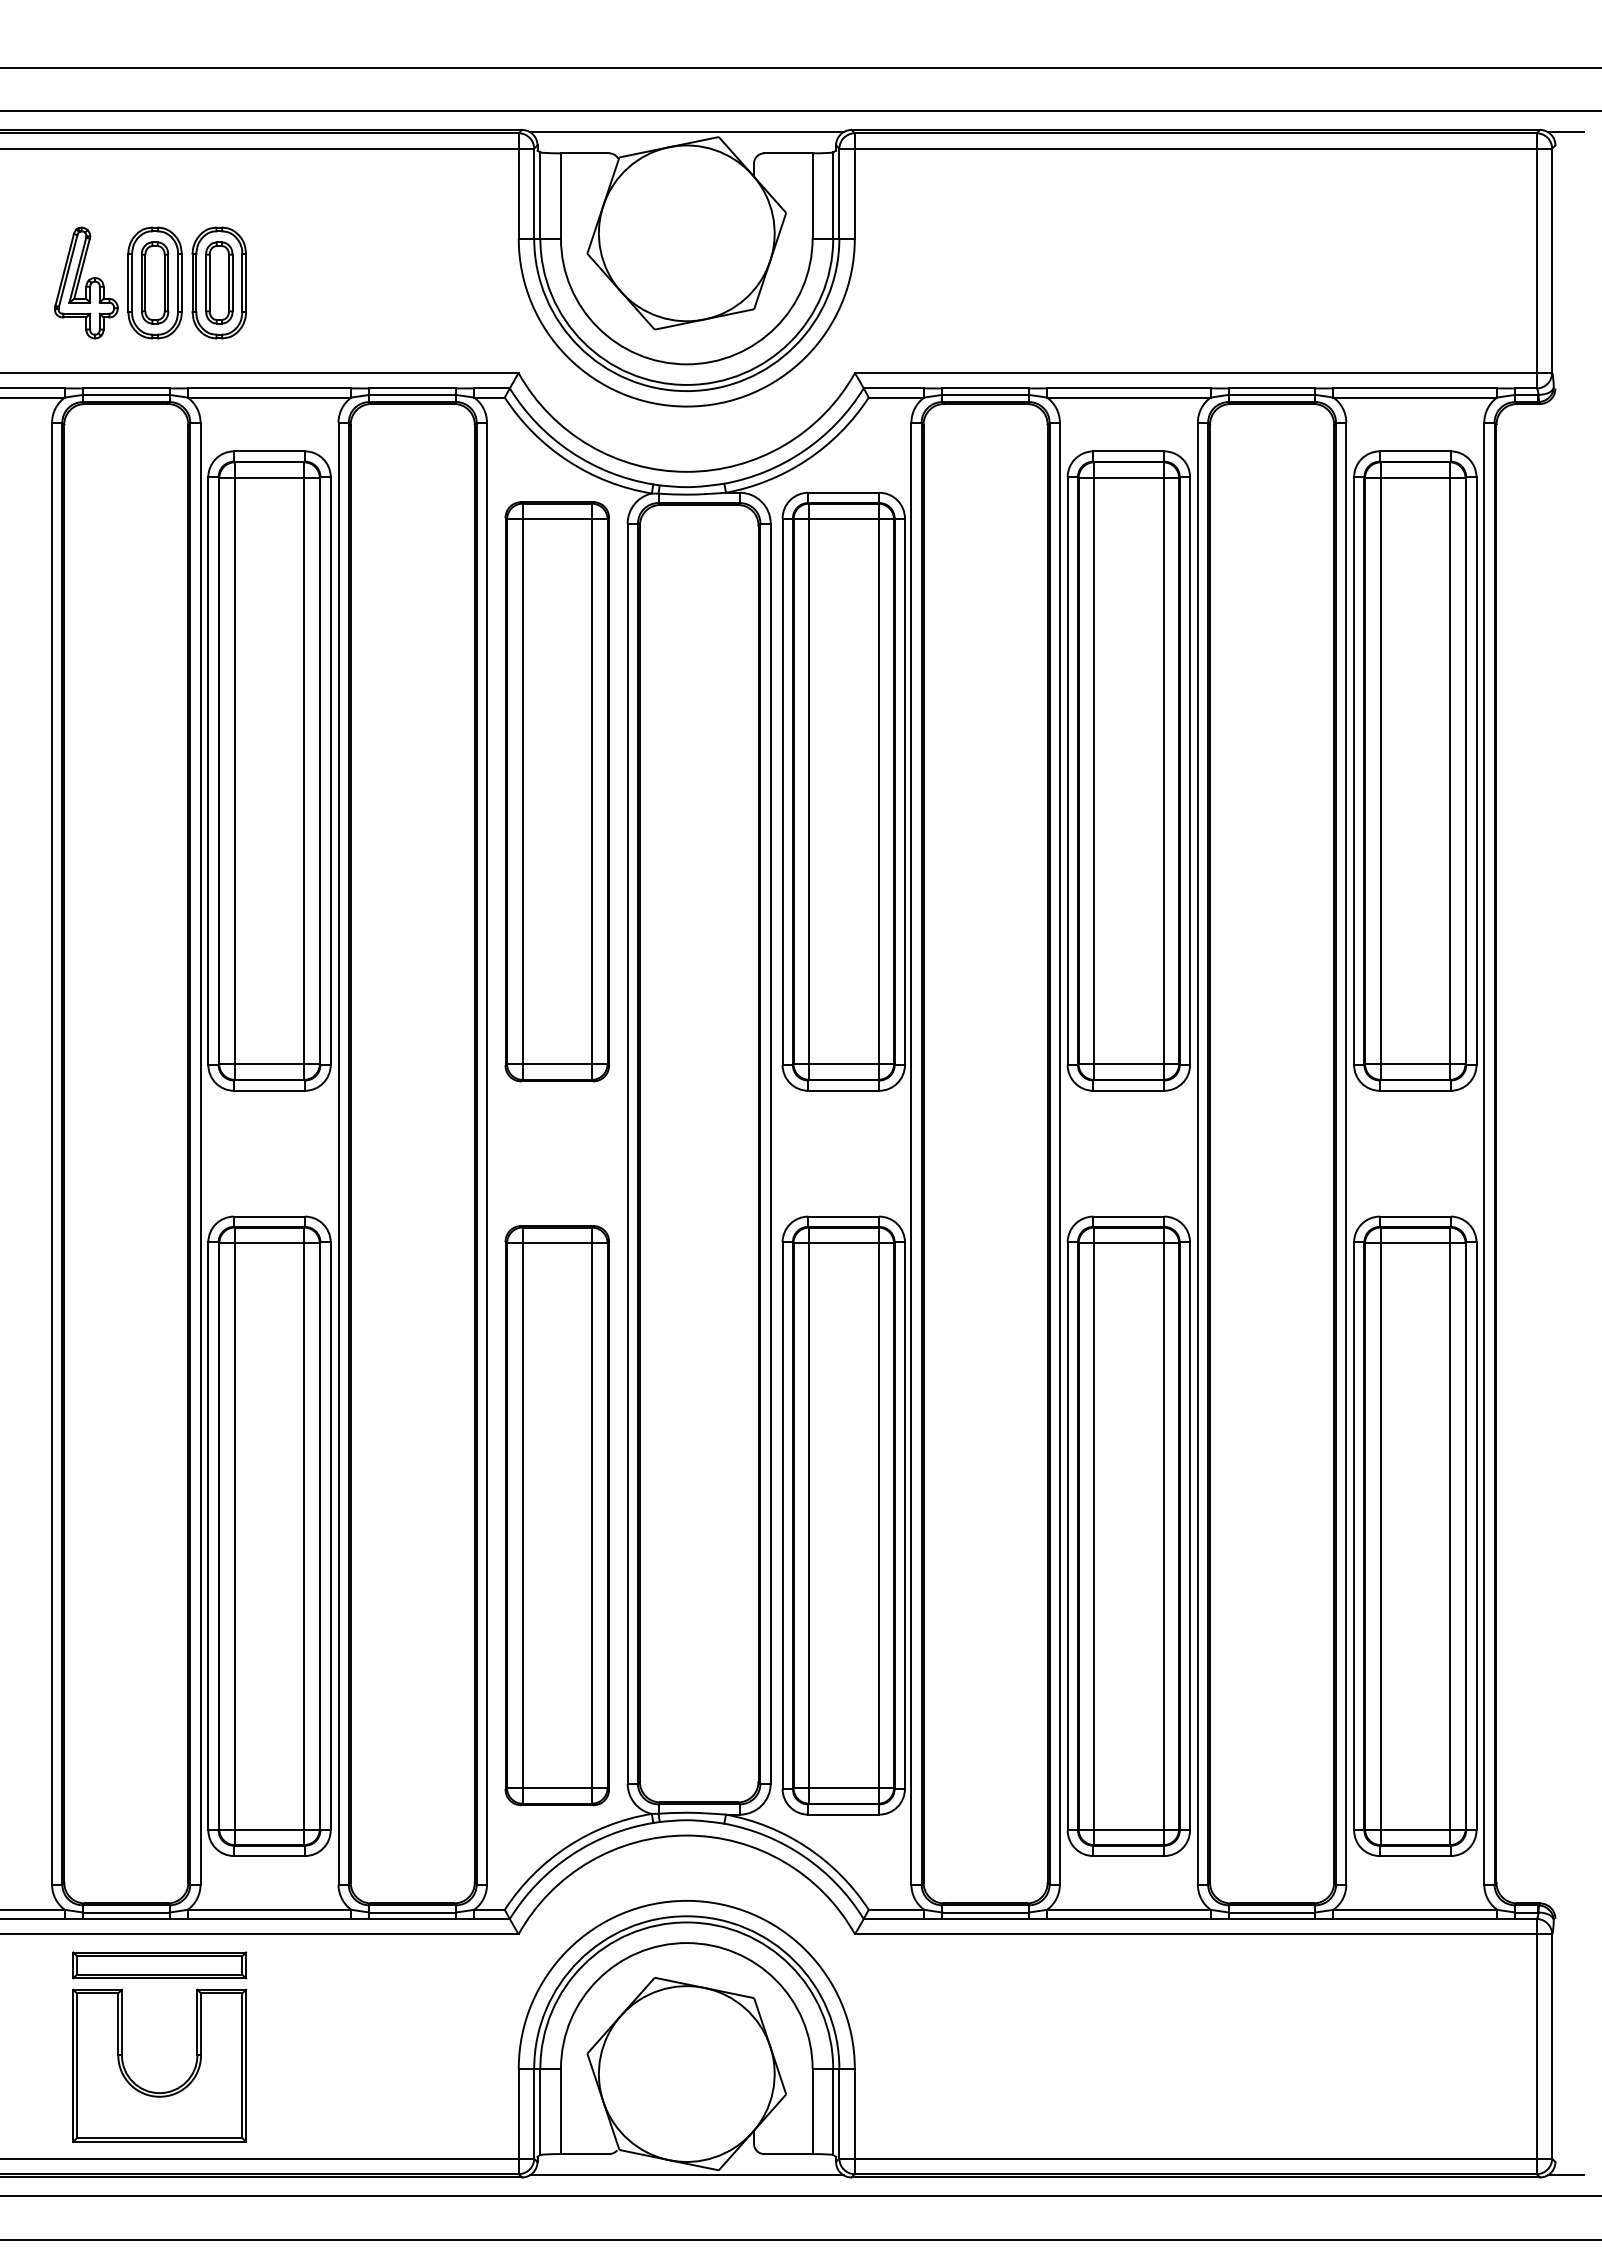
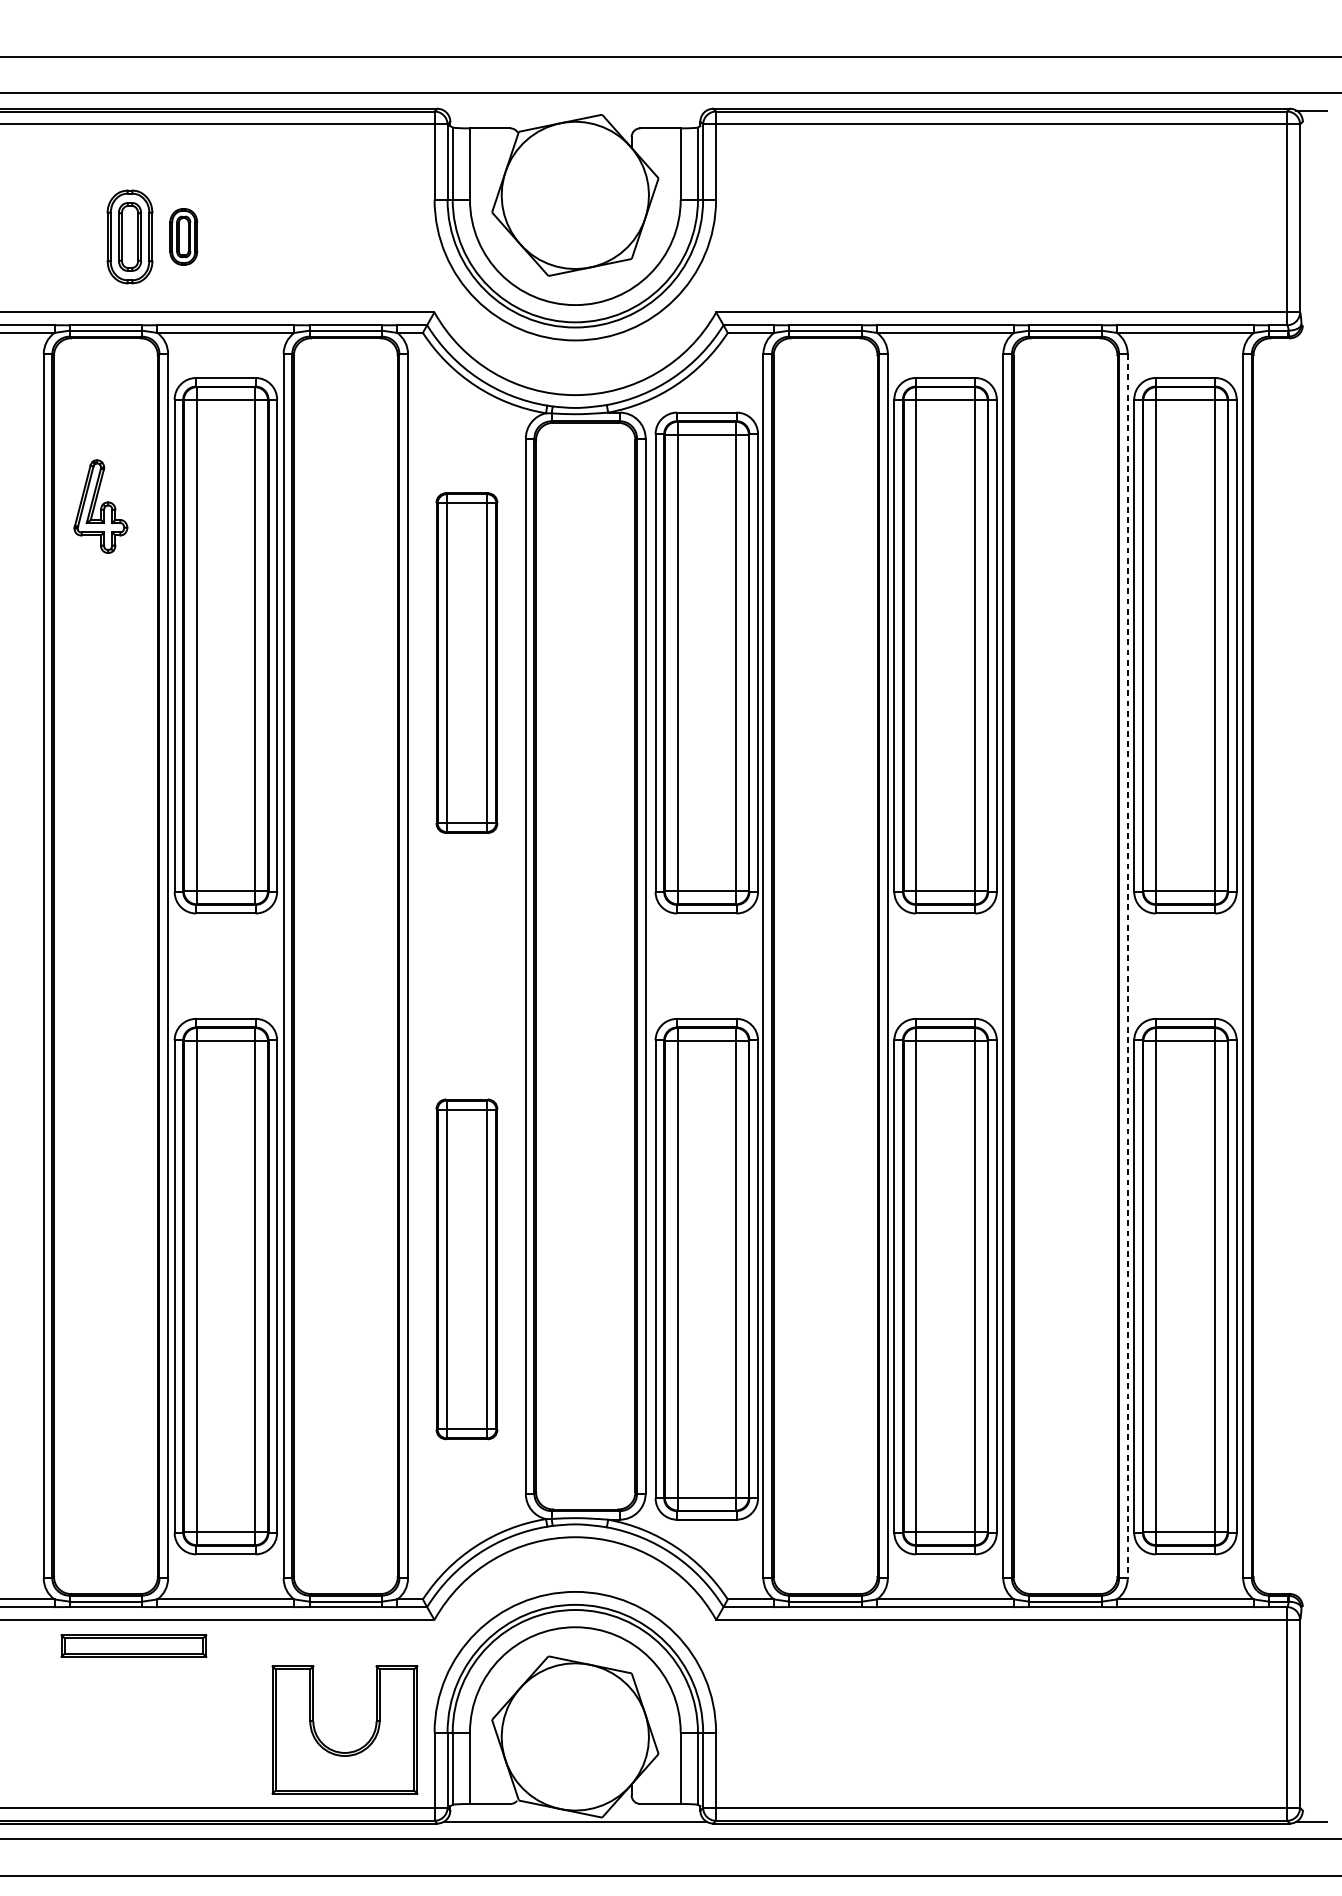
line: (686, 132) -> (575, 110), removed
part: (86, 282) -> (101, 506), moved
part: (218, 282) -> (183, 236), size x0.6
part: (557, 791) -> (467, 662), size x0.7
line: (1346, 1154) -> (1127, 966), solid -> dashed
part: (557, 1515) -> (467, 1269), size x0.7
part: (154, 2091) -> (340, 1751), moved

